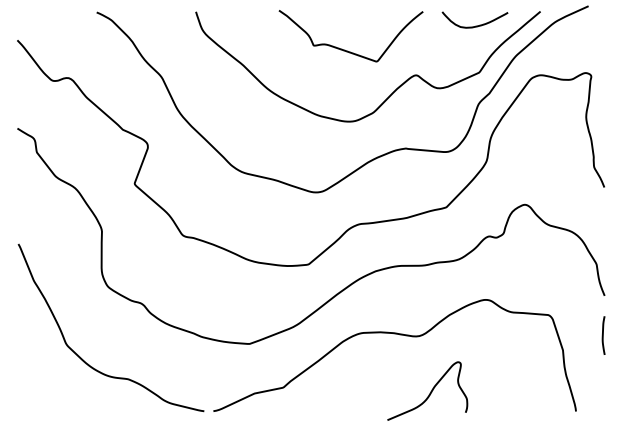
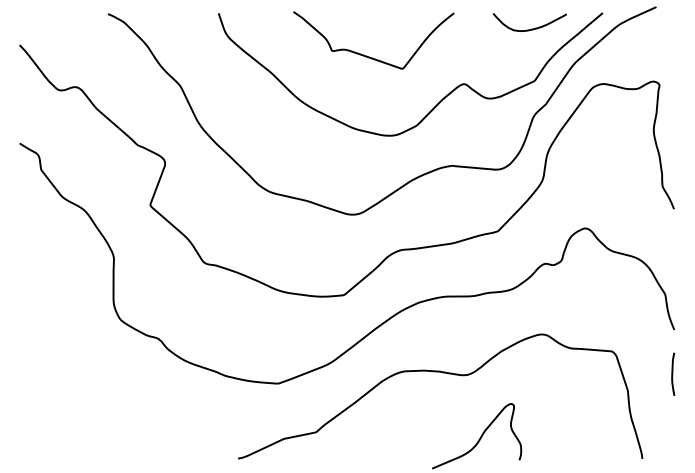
curve: (344, 49) -> (366, 55), moved
curve: (80, 356) -> (89, 397), removed

